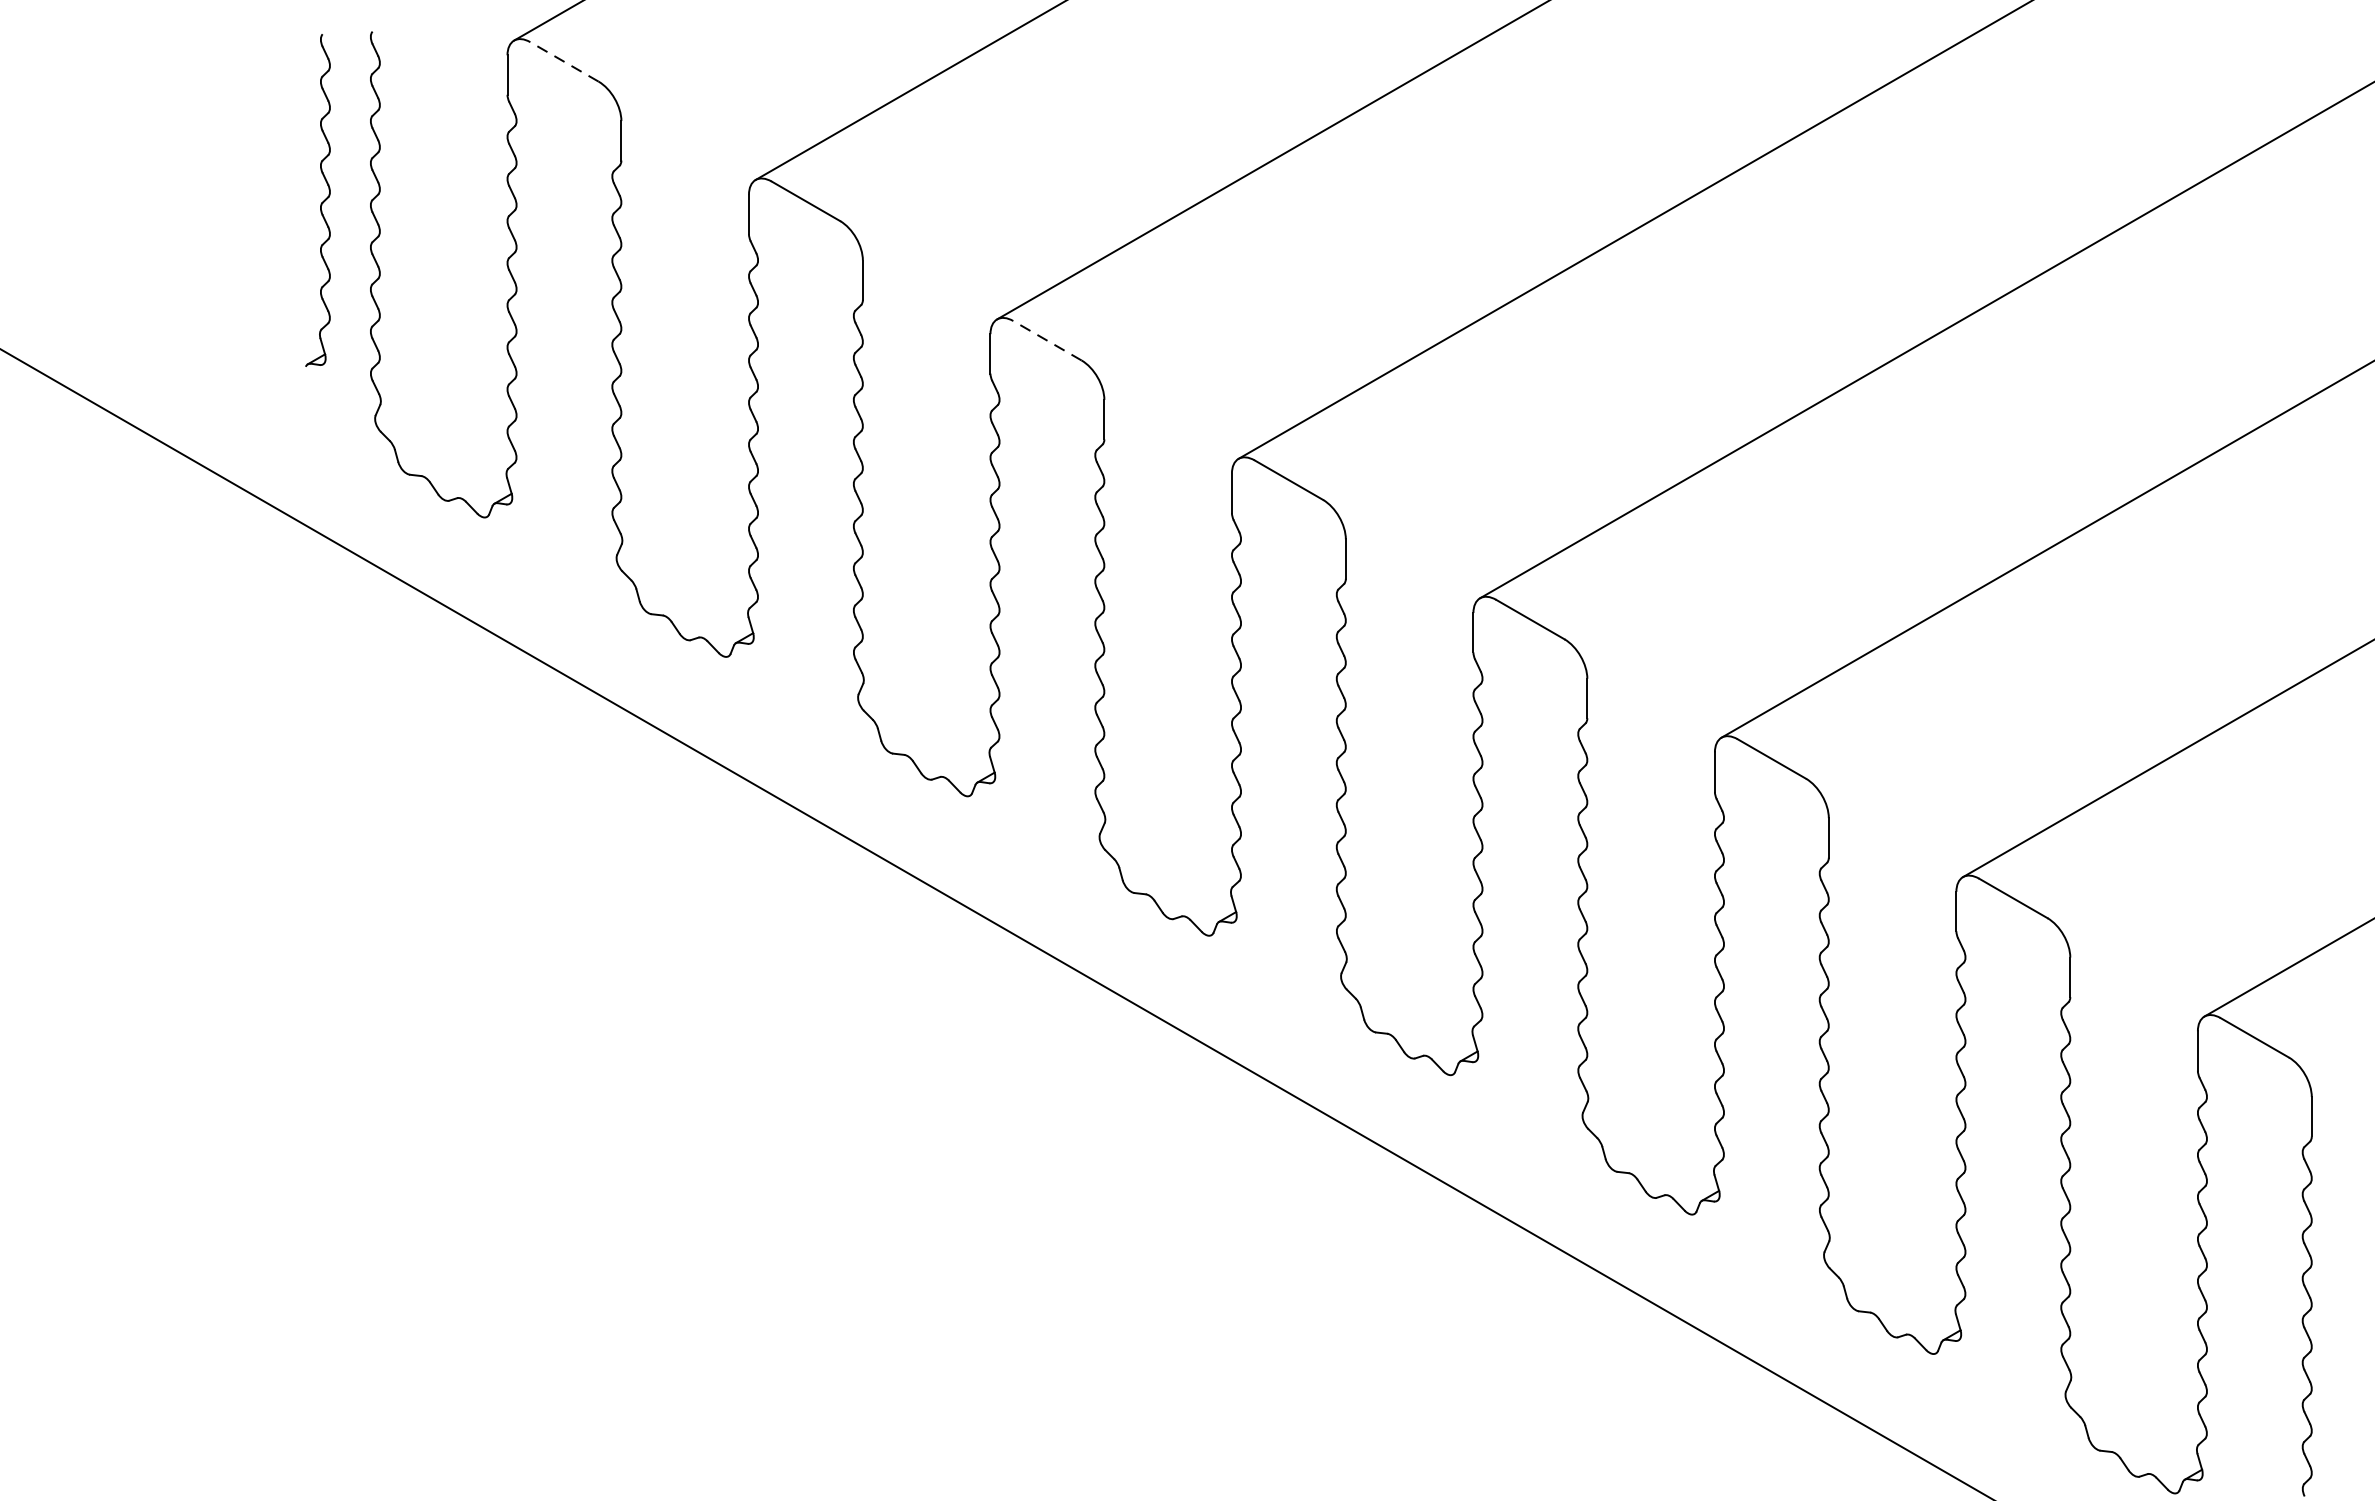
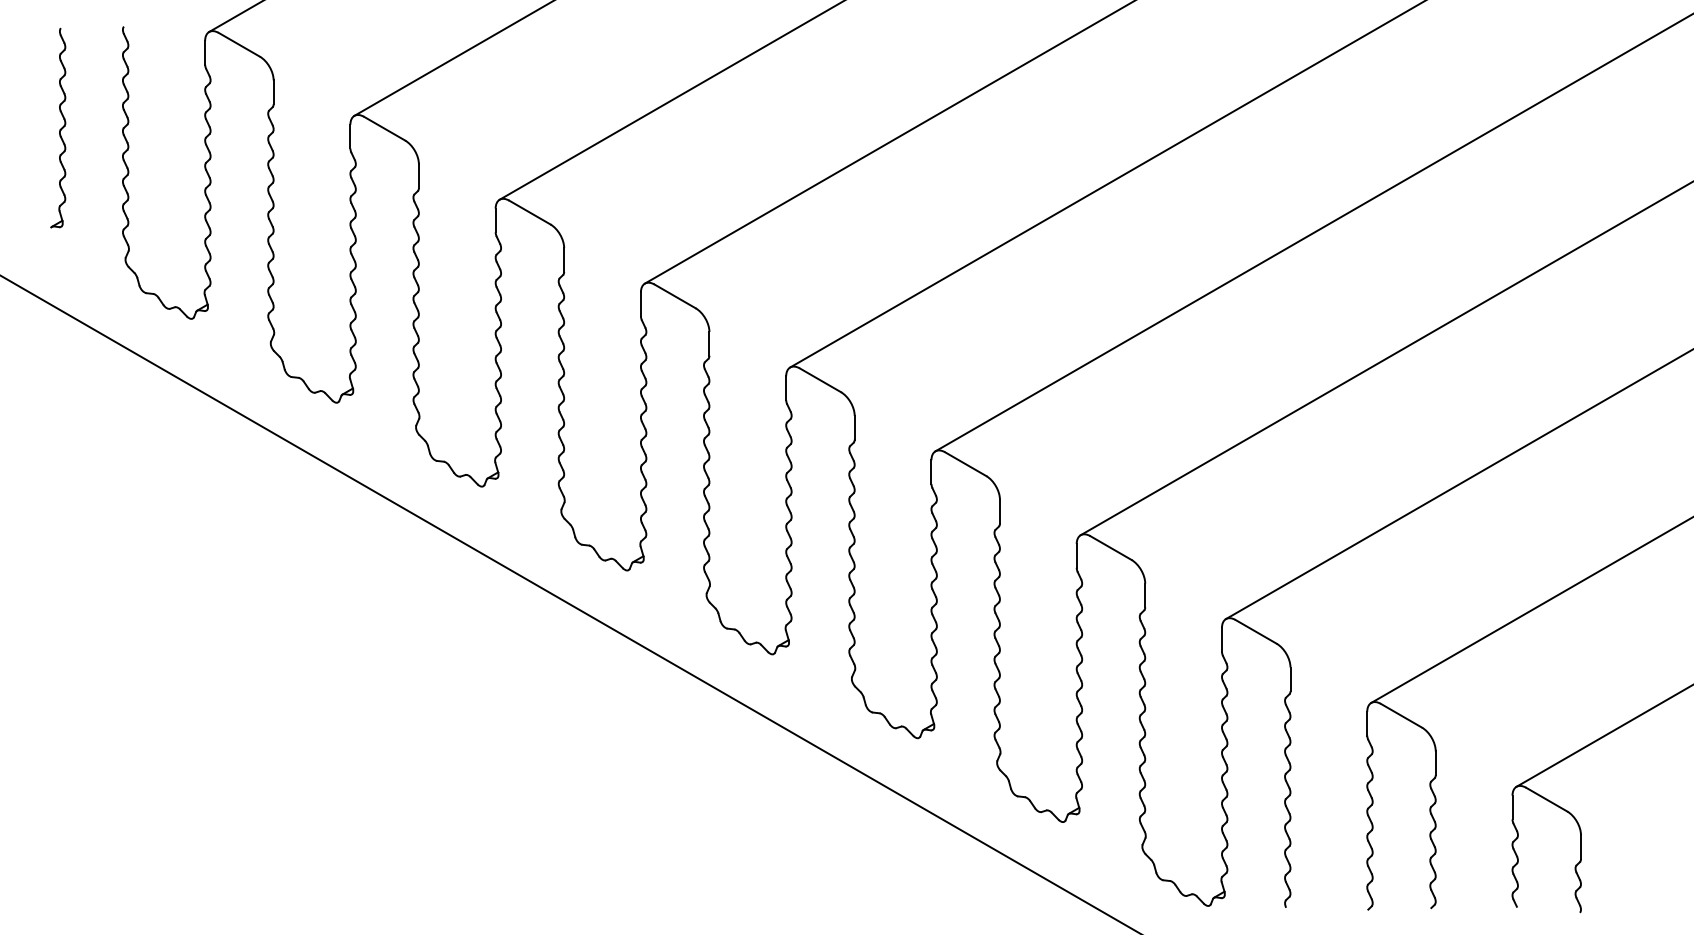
line: (564, 61) -> (239, 44), dashed -> solid
part: (318, 199) -> (58, 127), moved
line: (1046, 340) -> (529, 212), dashed -> solid

